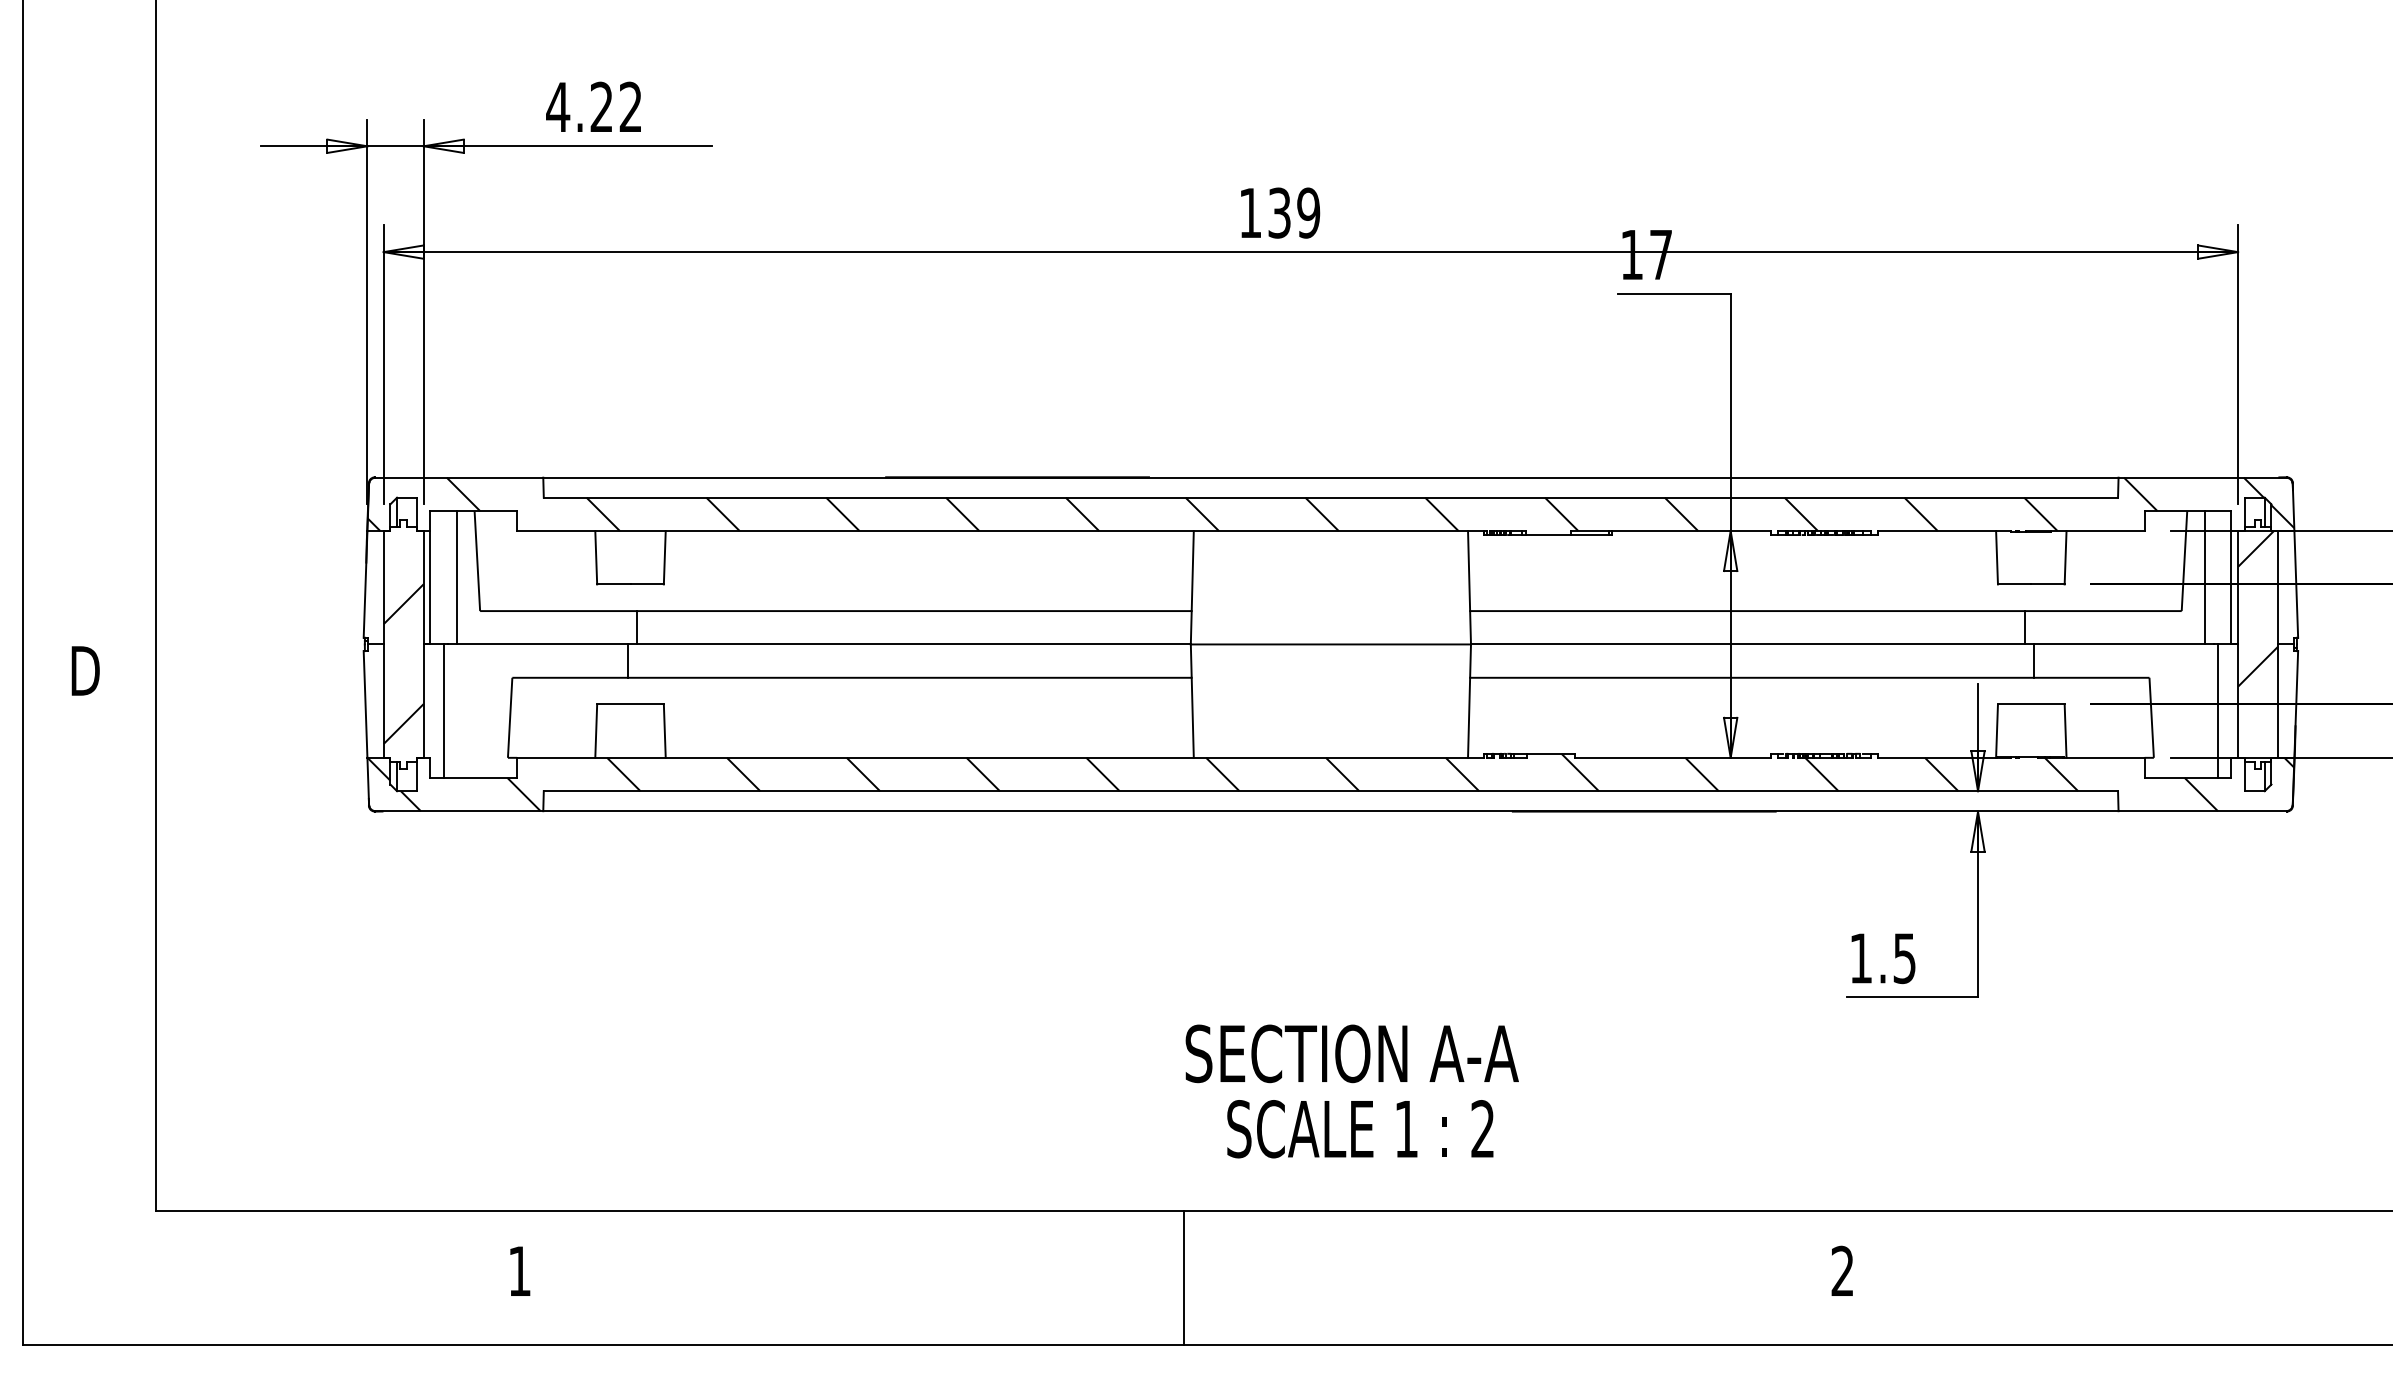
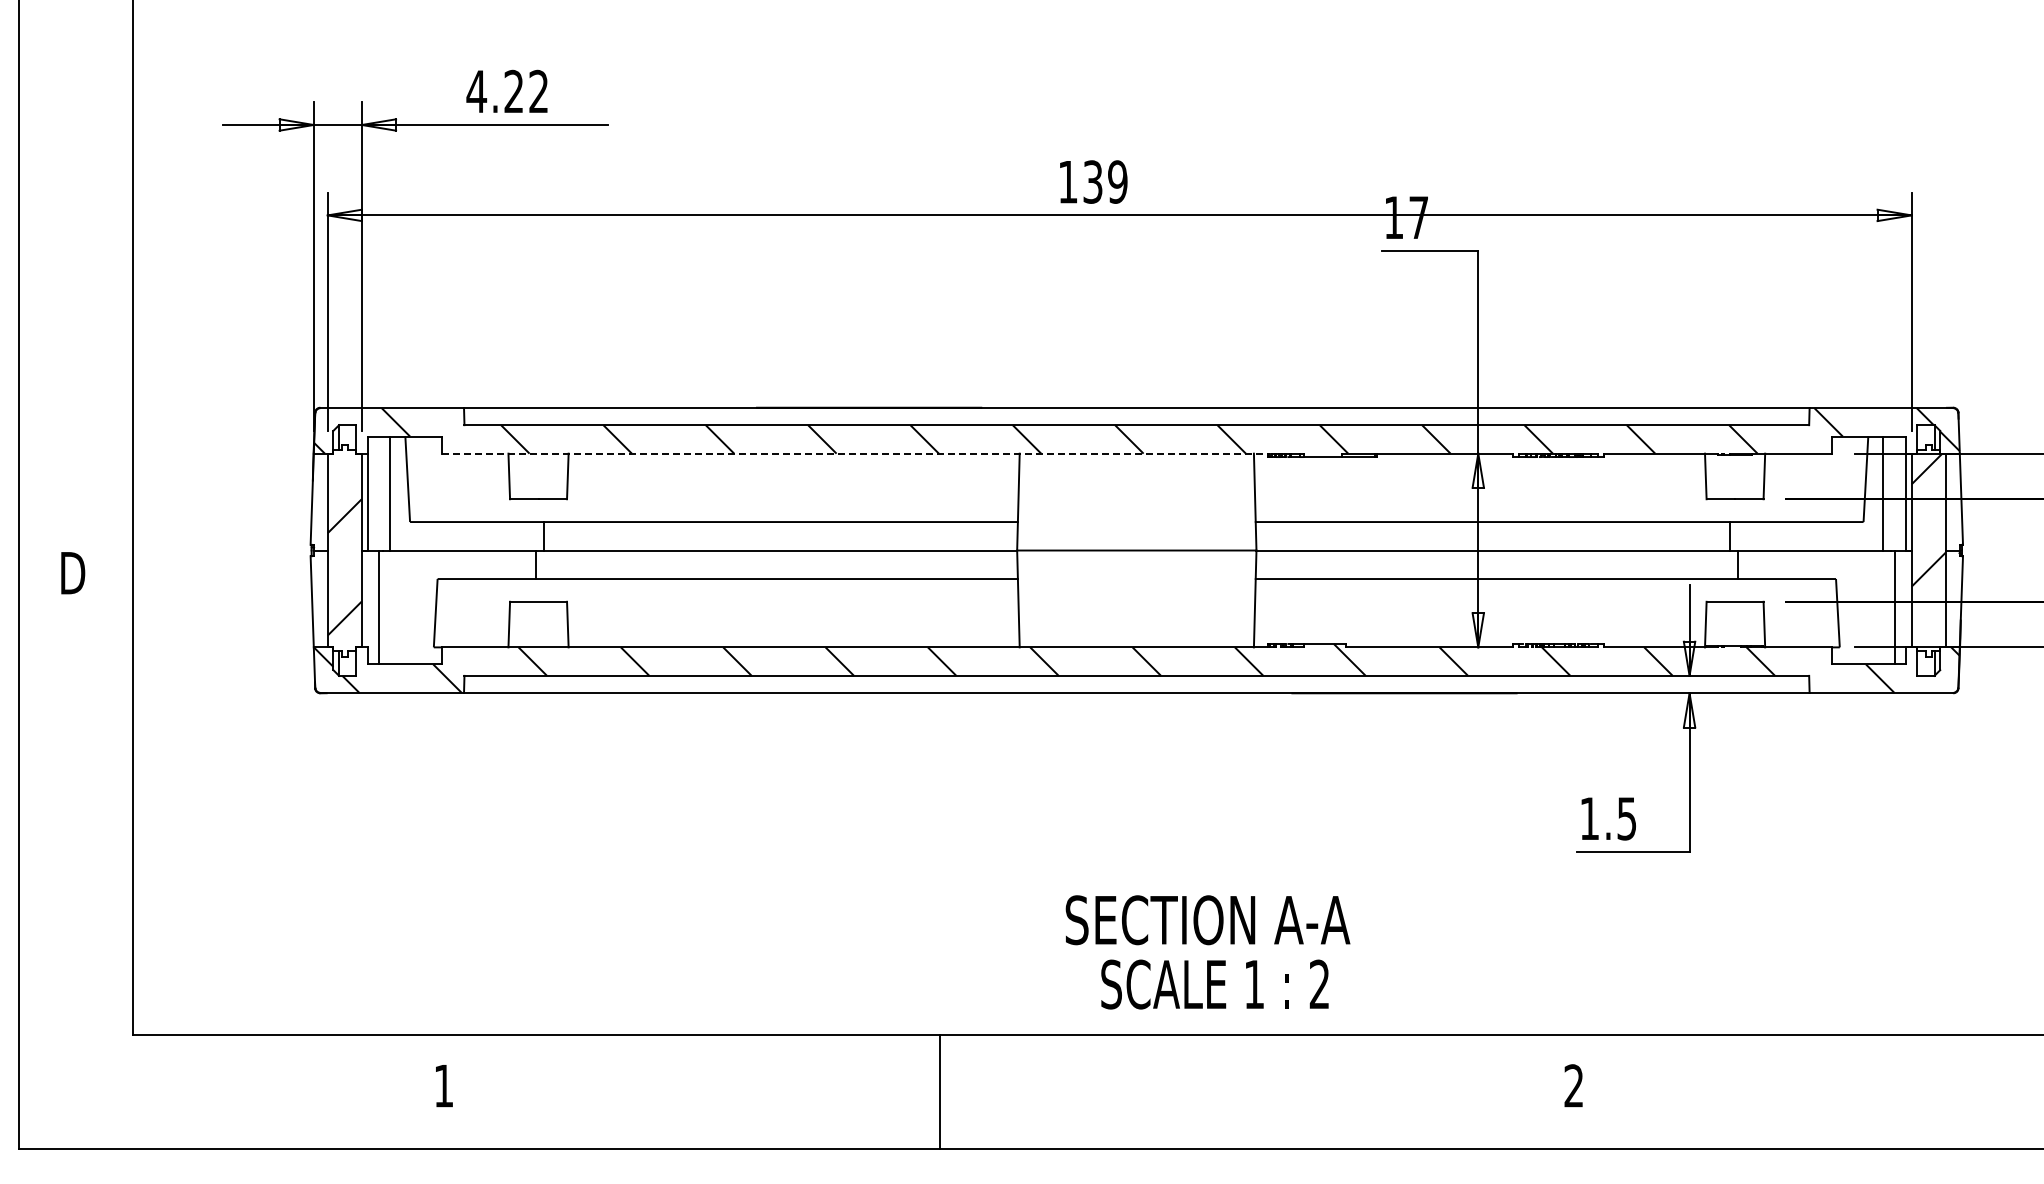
line: (1002, 530) -> (856, 453), solid -> dashed
text: (1351, 1091) -> (1207, 952), moved
line: (1183, 1277) -> (939, 1091), moved

